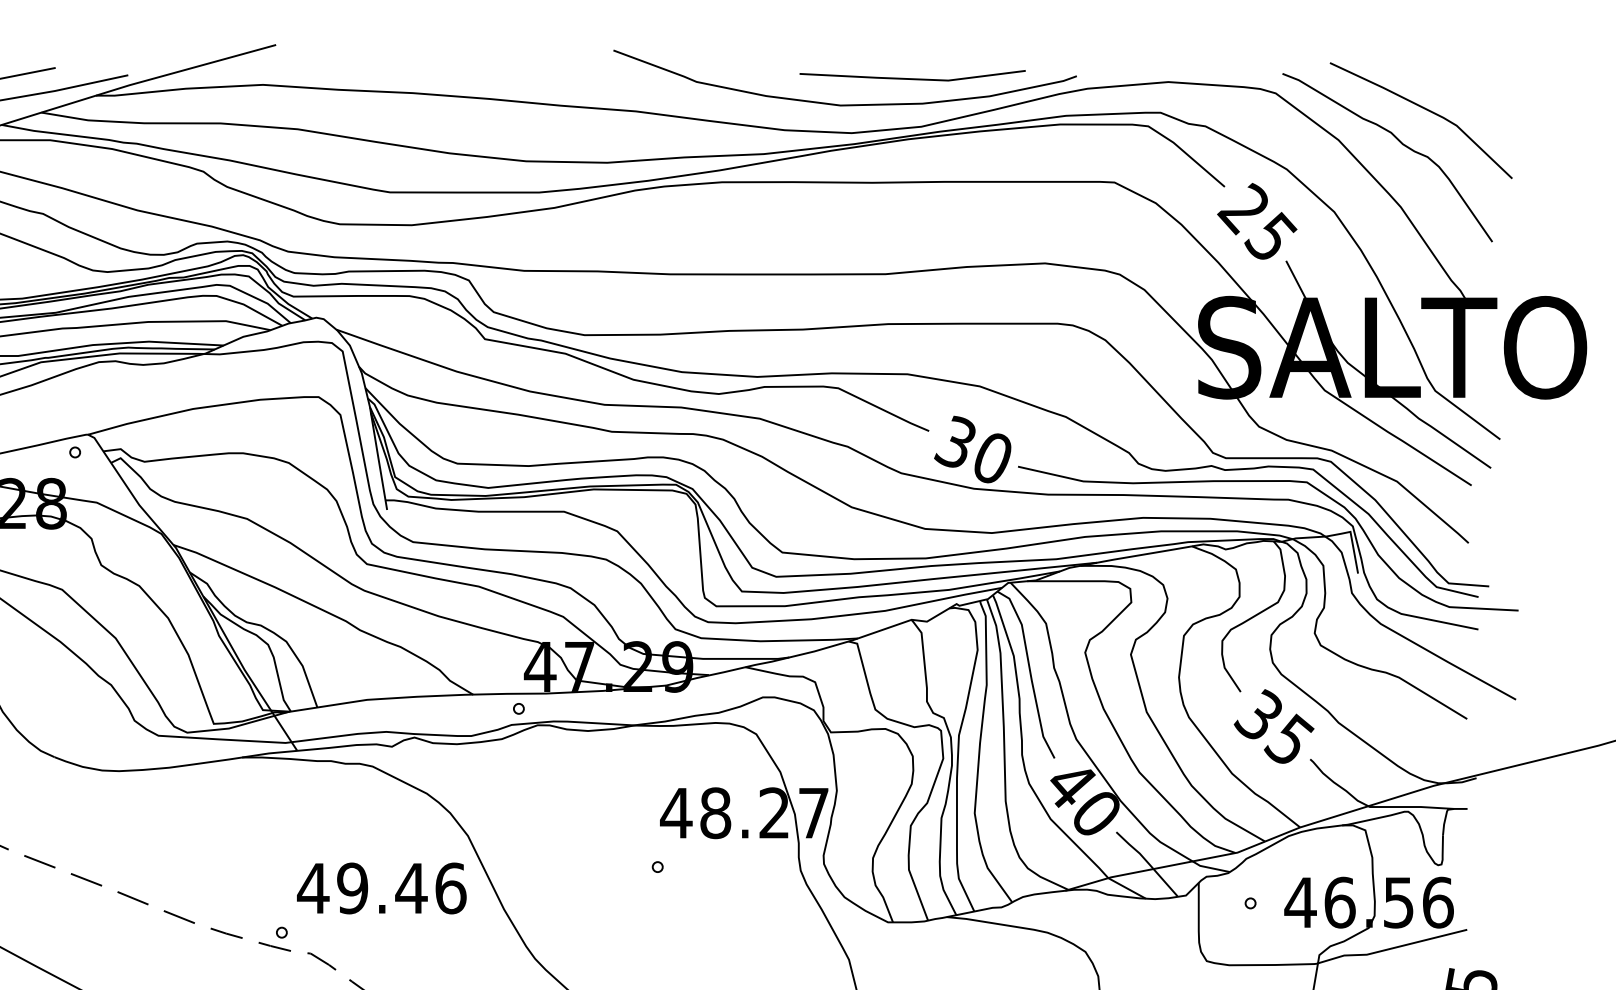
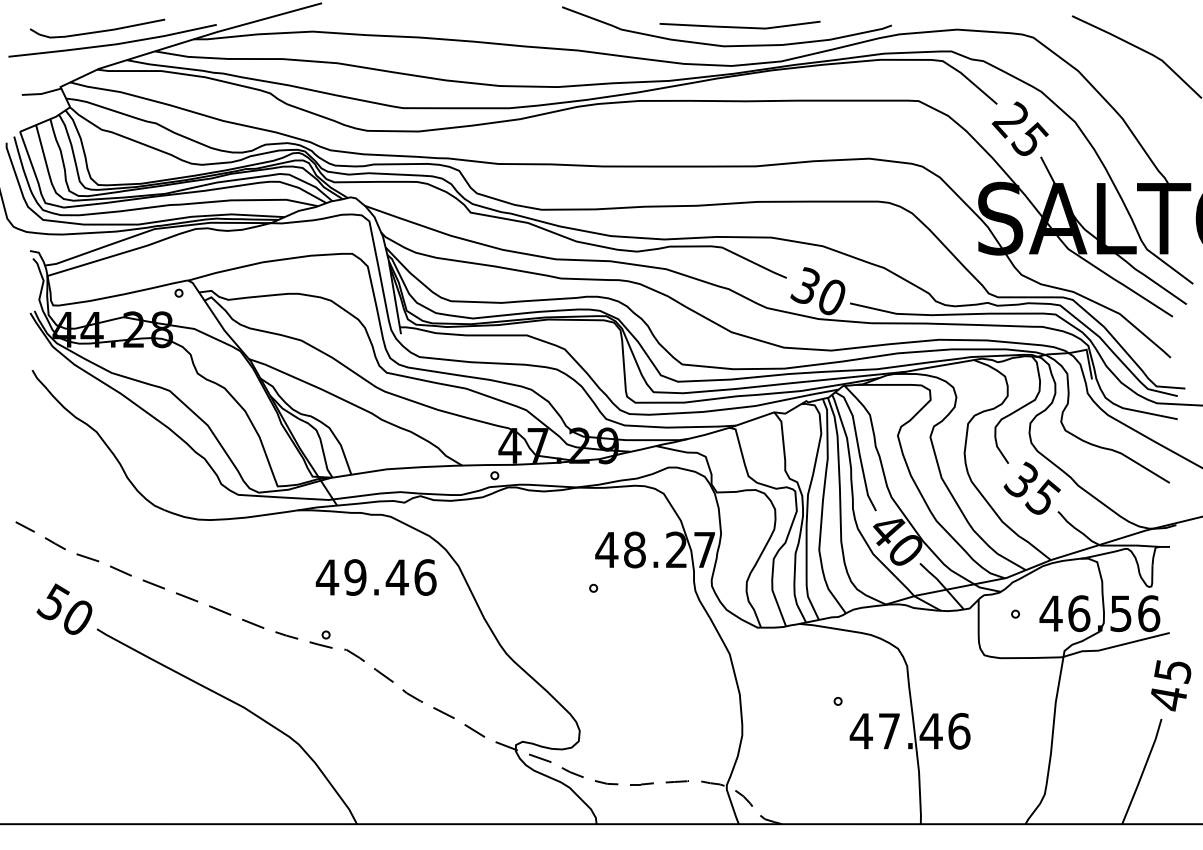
line: (911, 77) -> (739, 26), moved
curve: (1400, 143) -> (1122, 73), removed
text: (380, 888) -> (375, 577), moved

